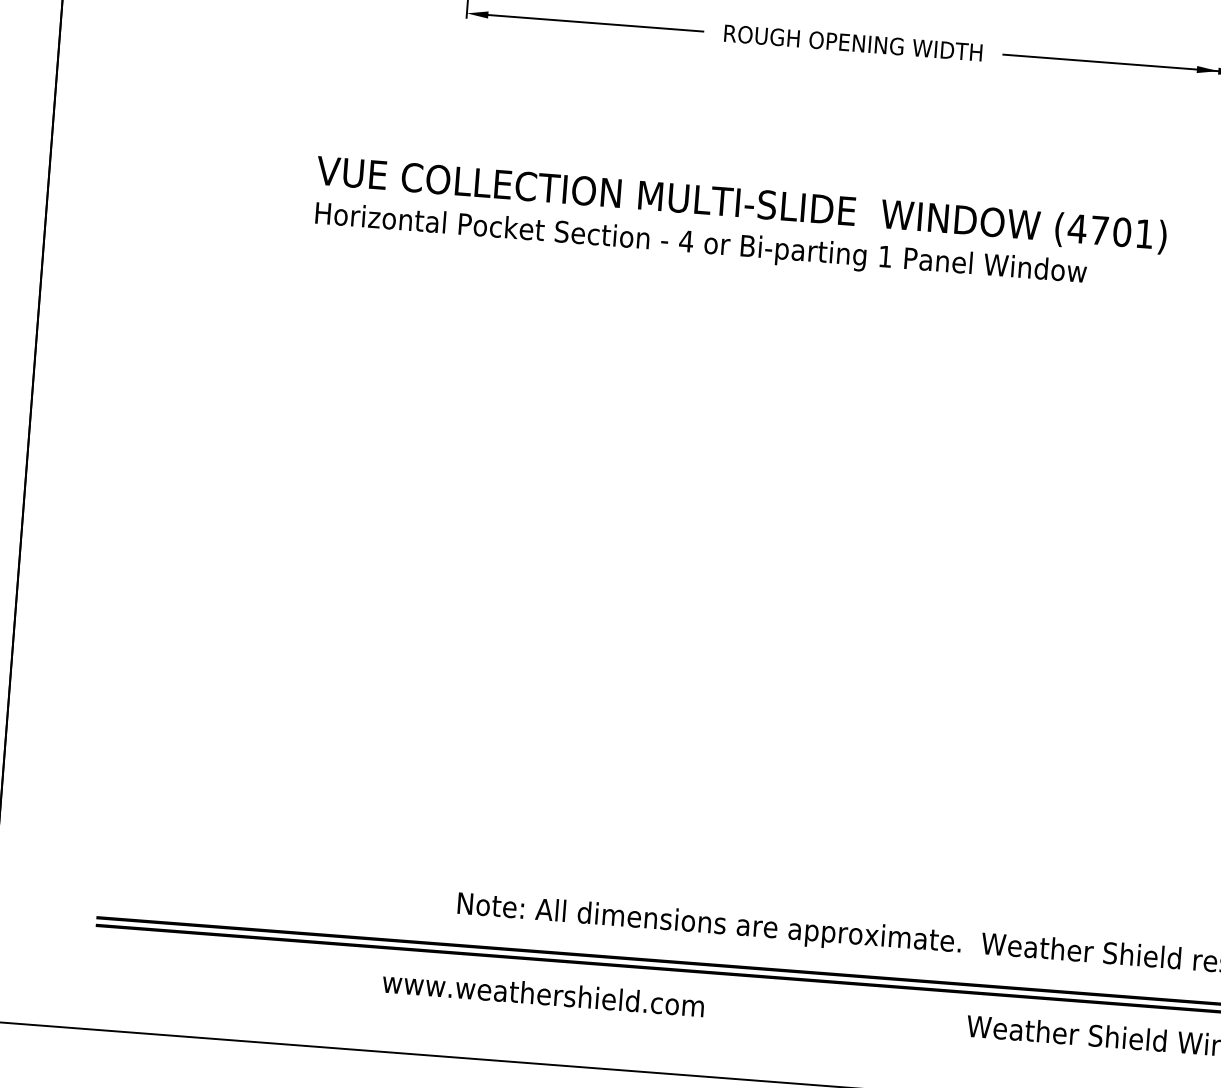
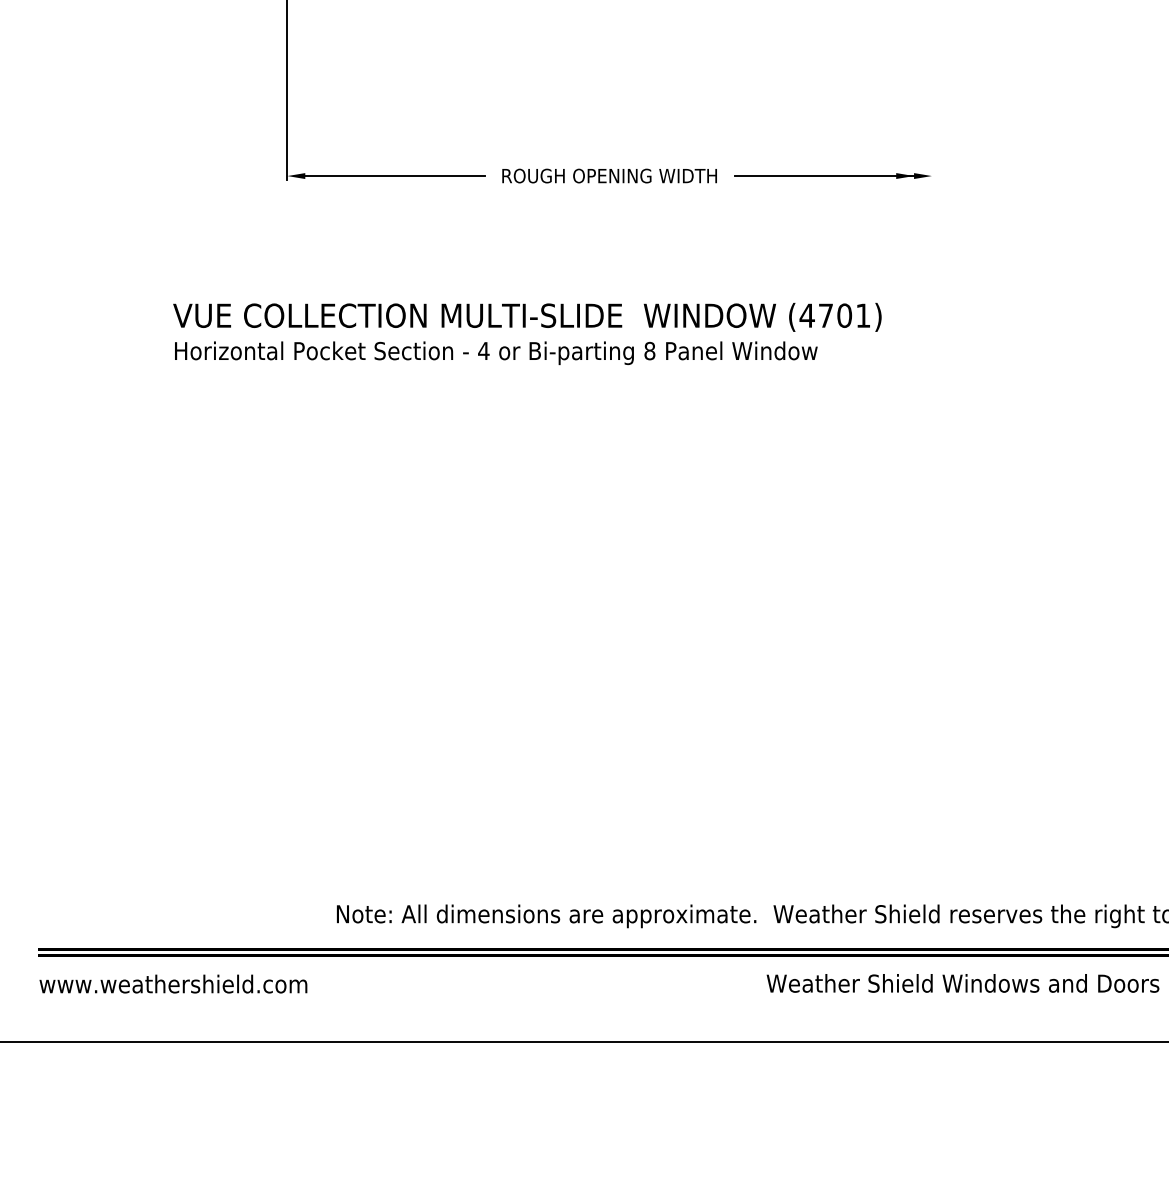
text: (885, 255) -> (649, 350), 1 -> 8
text: (543, 993) -> (173, 983), moved

